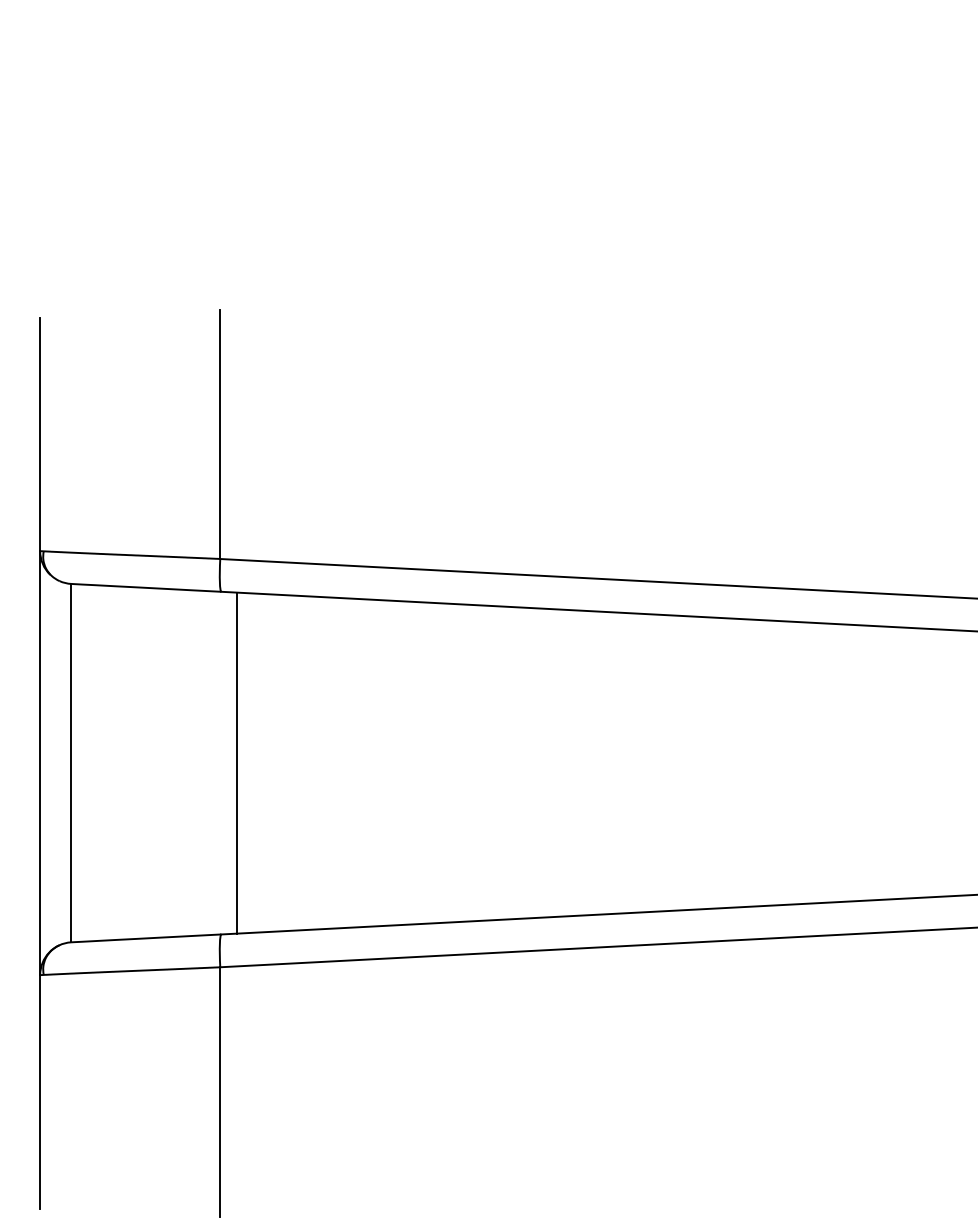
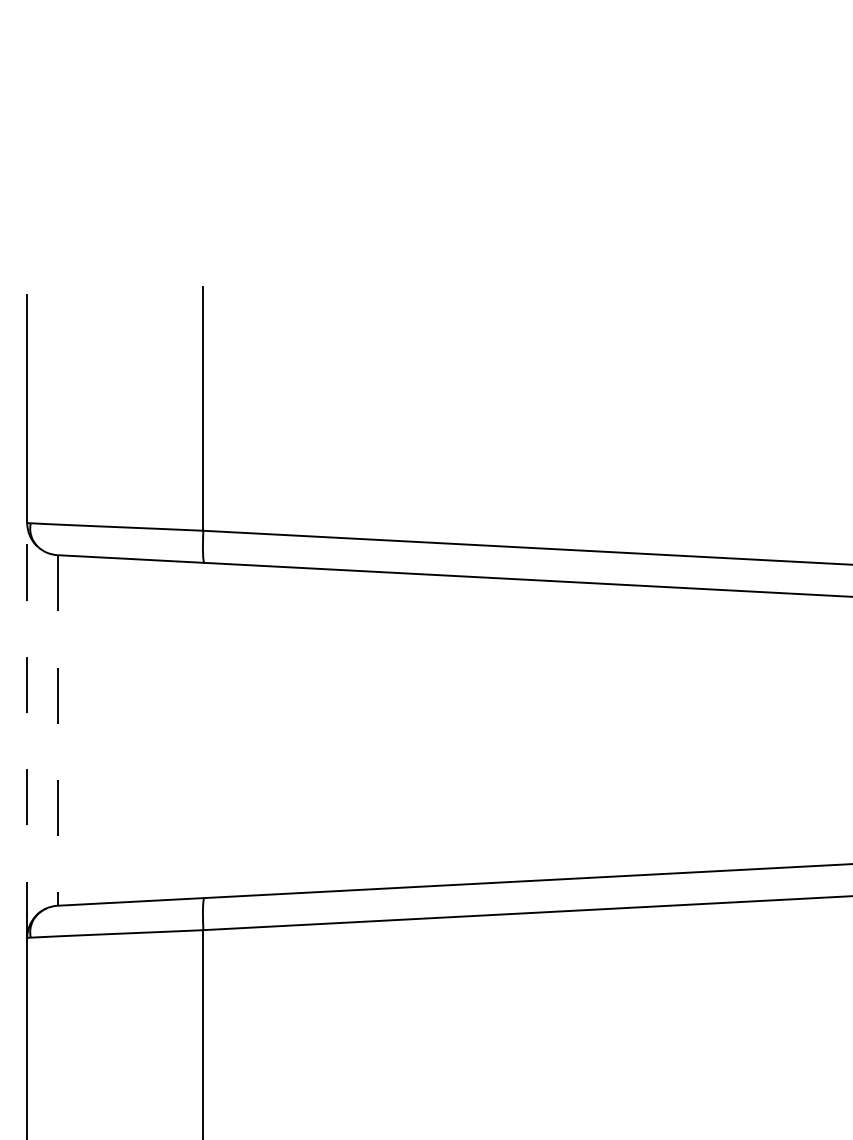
line: (40, 762) -> (27, 729), solid -> dashed
line: (237, 762) -> (220, 729), removed
line: (71, 763) -> (57, 730), solid -> dashed

